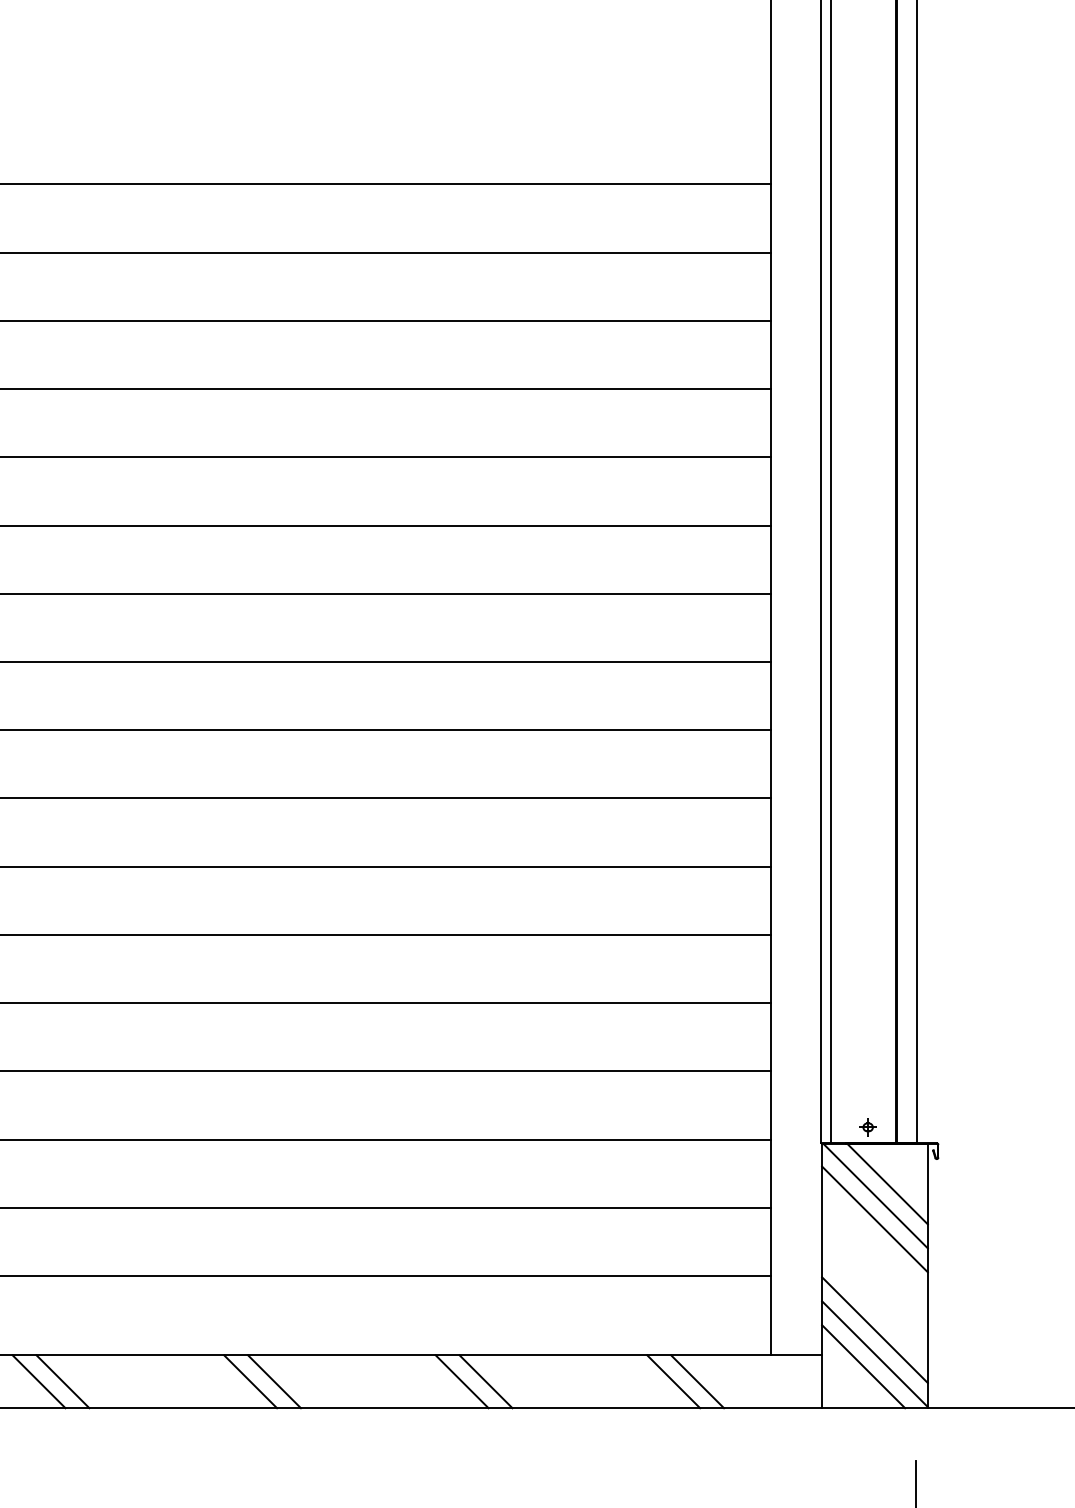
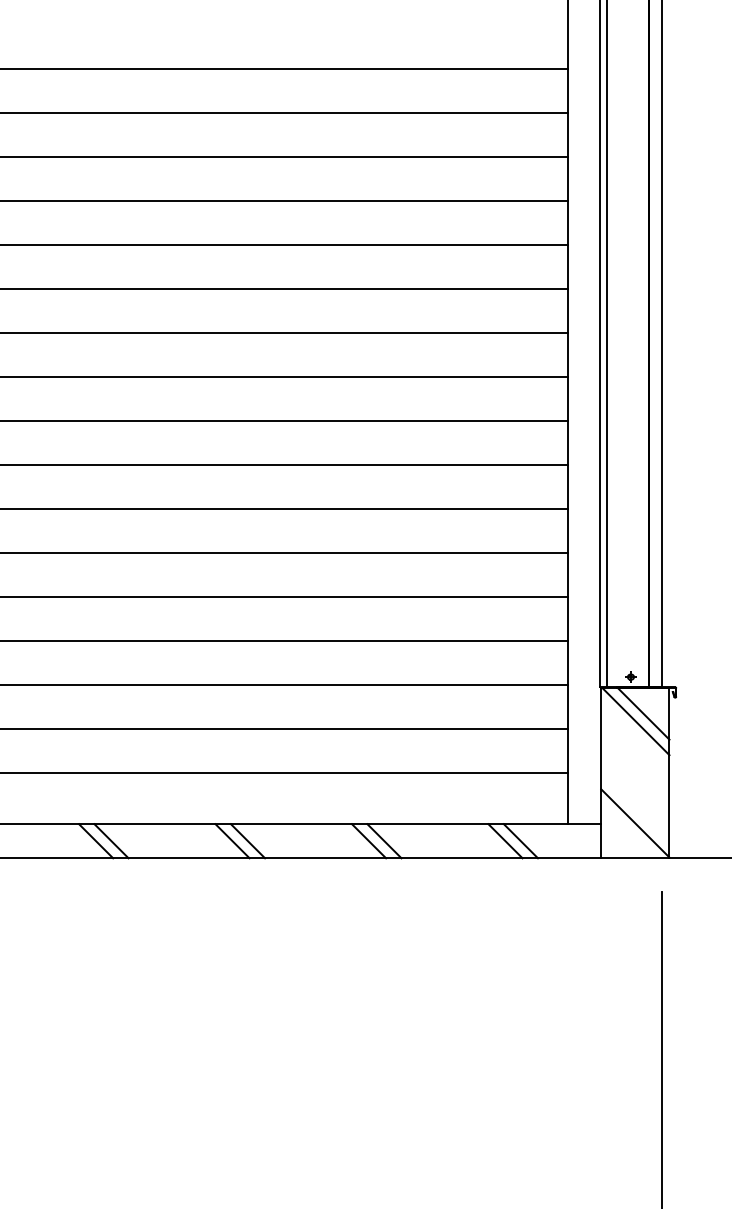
line: (875, 1219) -> (635, 736), removed
line: (875, 1329) -> (635, 807), removed
line: (862, 1366) -> (627, 831), removed

